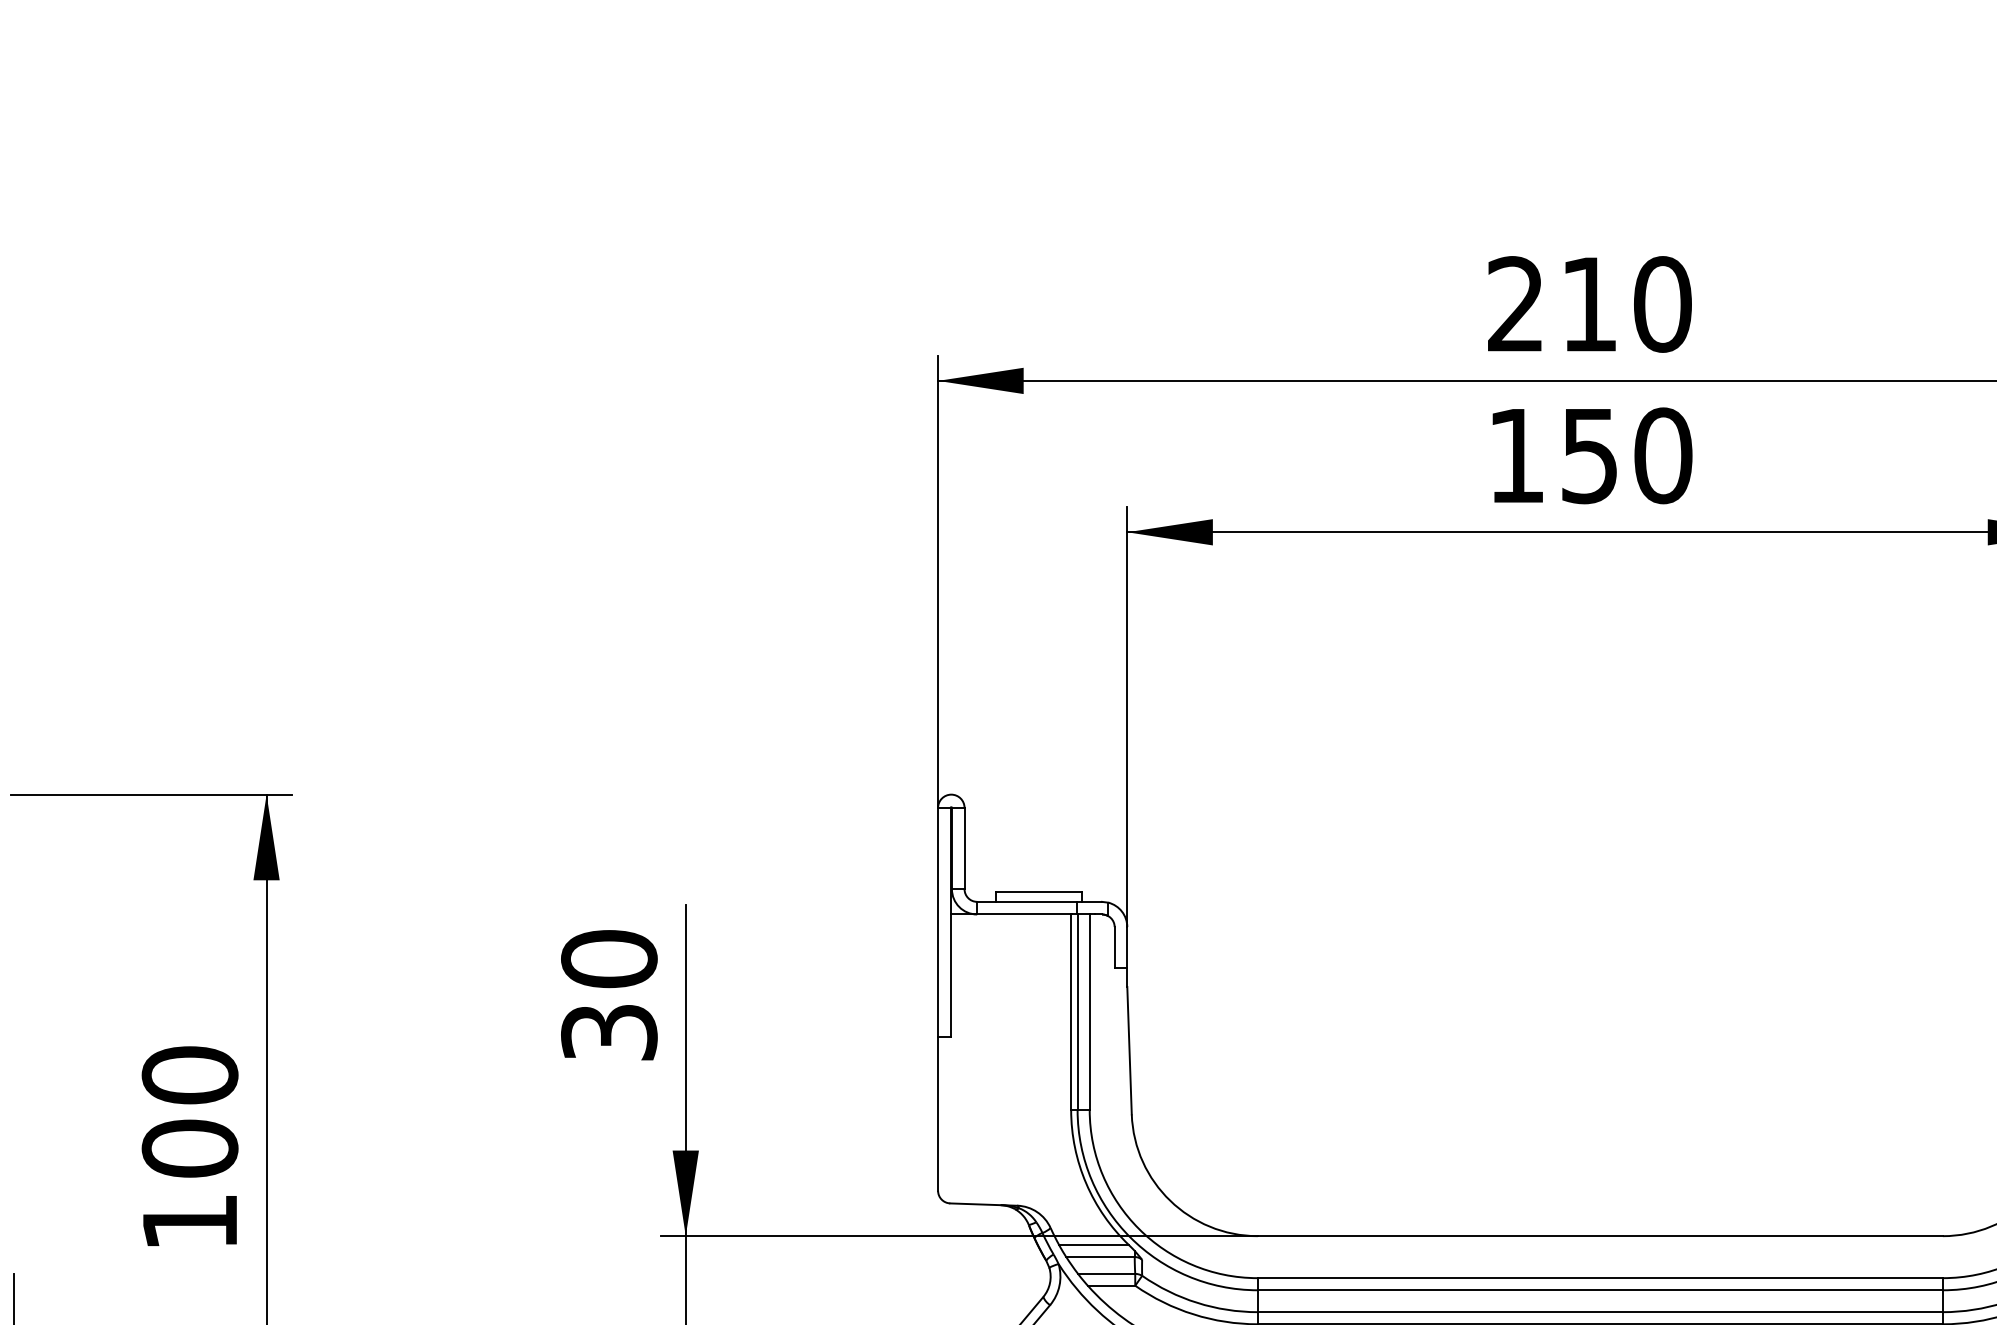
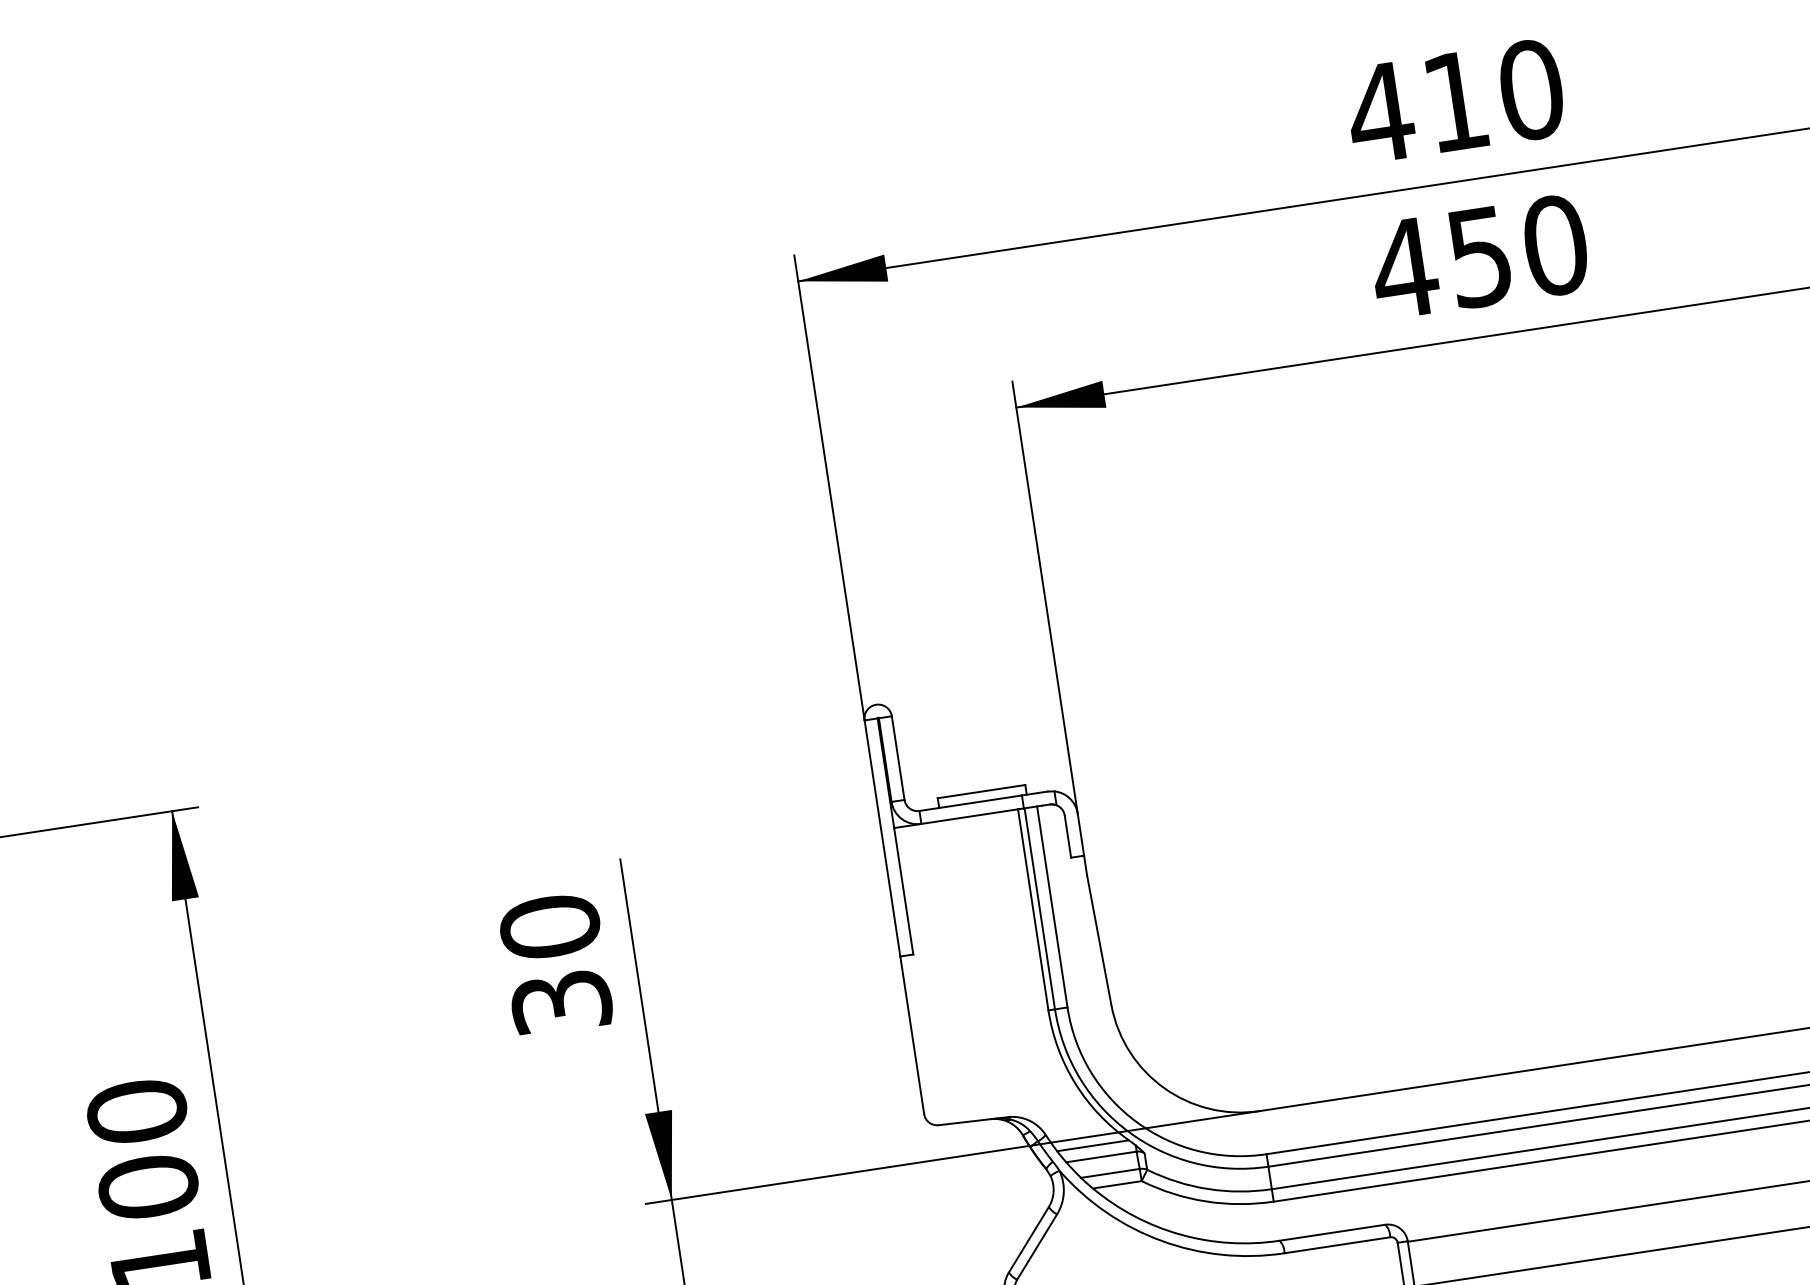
text: (1515, 303) -> (1379, 112), 210 -> 410
text: (1515, 455) -> (1403, 268), 150 -> 450

